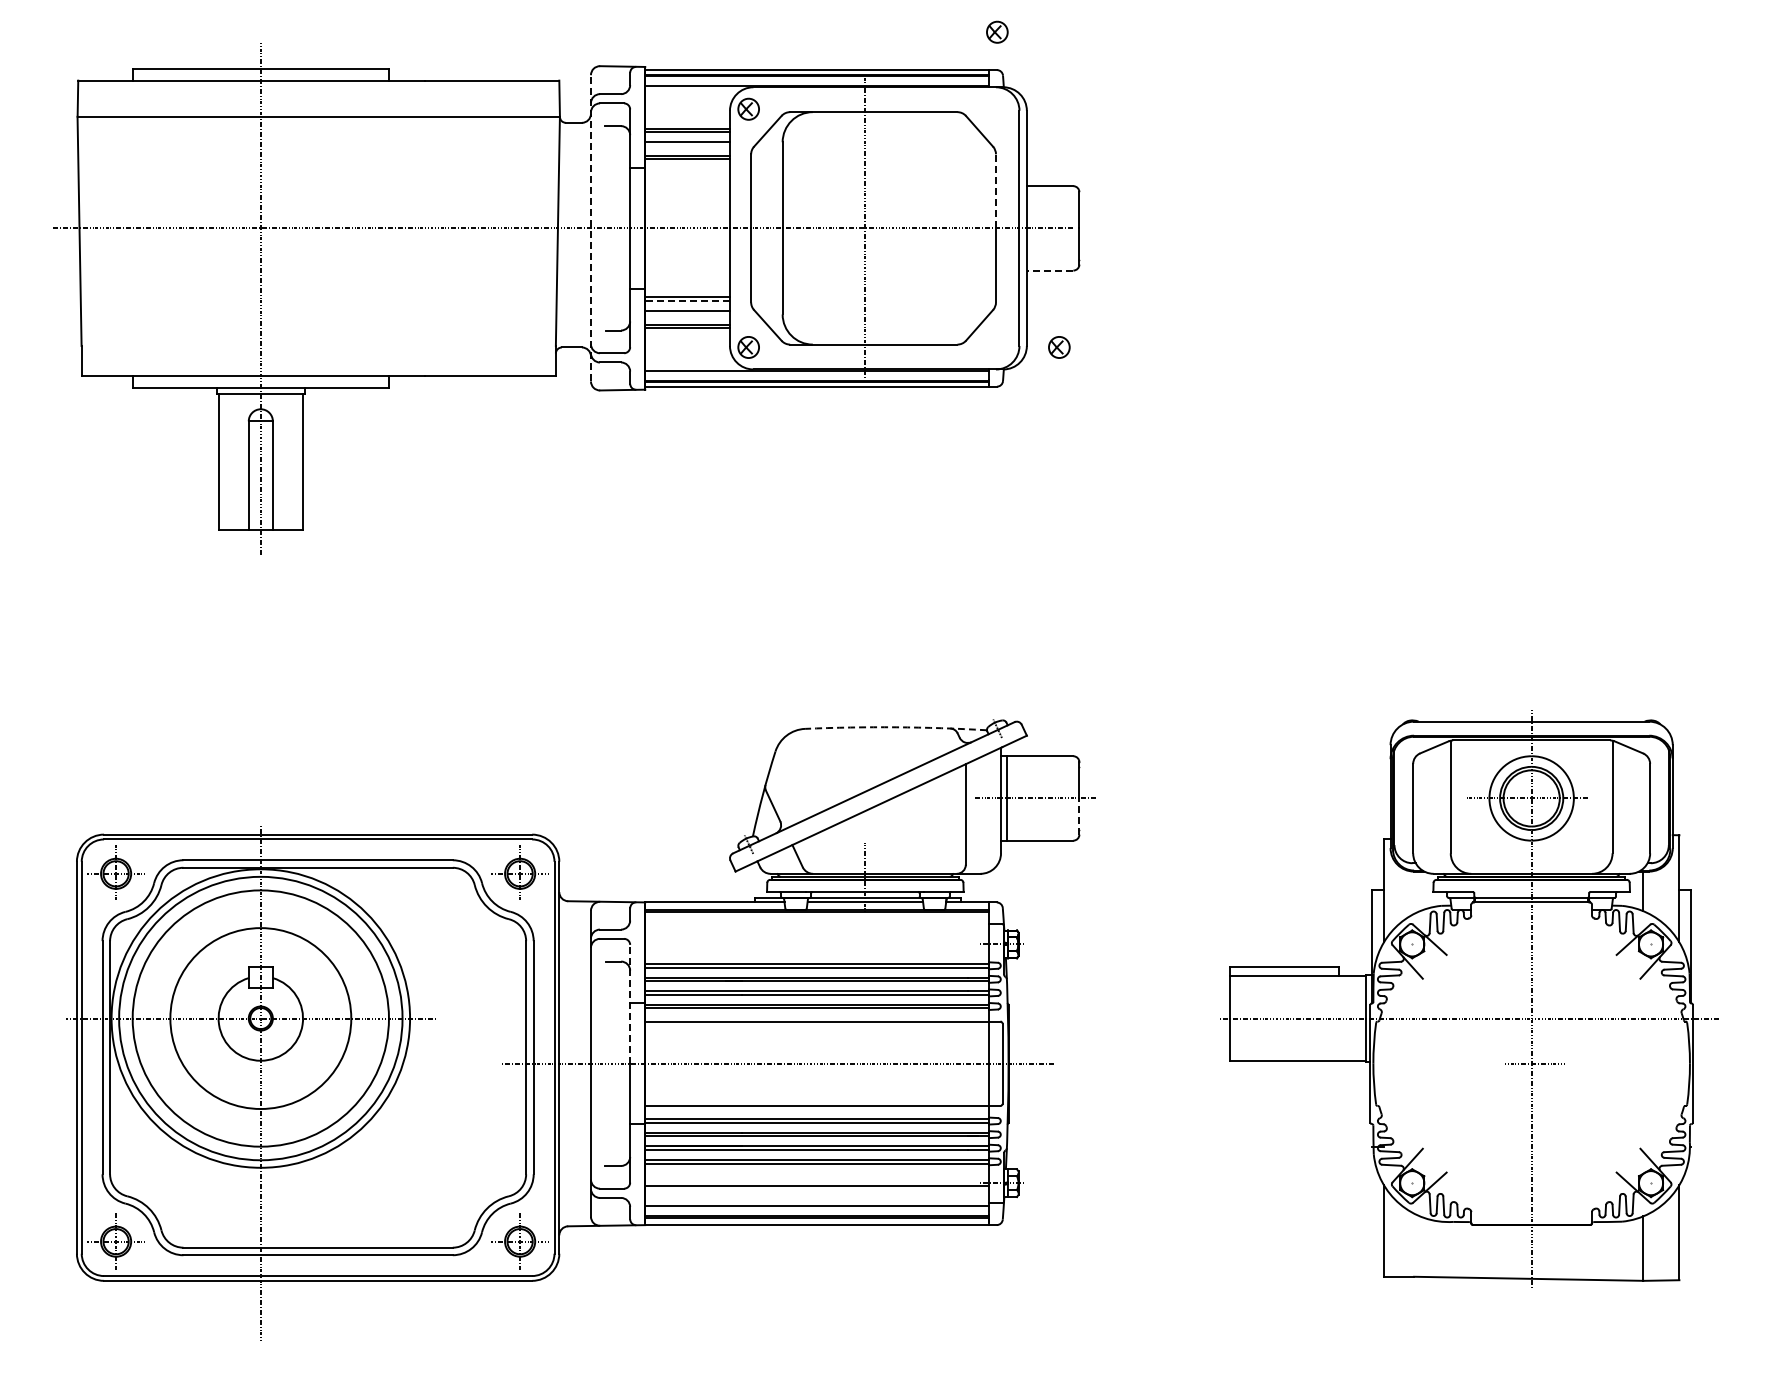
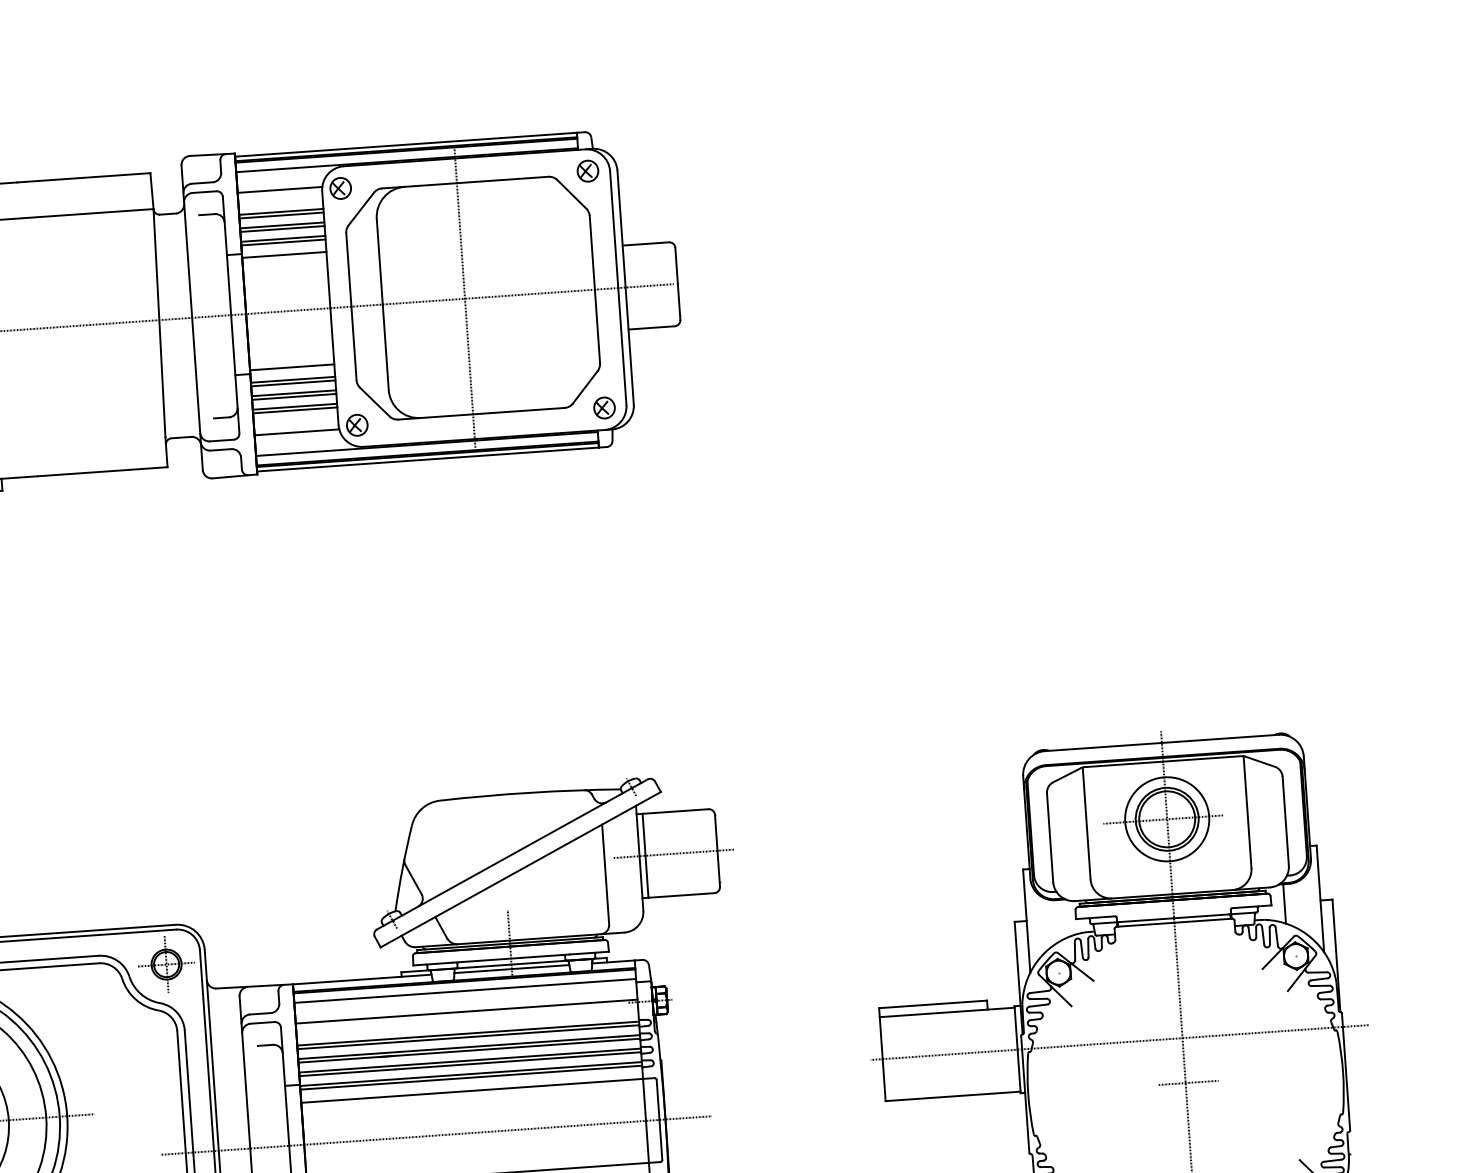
part: (997, 31) -> (588, 170), moved
line: (687, 106) -> (279, 189), added
line: (687, 145) -> (282, 228), added
line: (687, 171) -> (284, 254), added
line: (995, 190) -> (591, 252), dashed -> solid
line: (590, 227) -> (191, 317), dashed -> solid
line: (1049, 270) -> (651, 327), dashed -> solid
line: (687, 284) -> (292, 366), added
line: (687, 301) -> (293, 383), dashed -> solid
line: (687, 314) -> (294, 396), added
part: (1059, 347) -> (604, 408), moved
line: (687, 350) -> (296, 432), added
arc: (896, 727) -> (530, 792), dashed -> solid
line: (1079, 816) -> (718, 868), dashed -> solid
line: (816, 921) -> (464, 991), added
line: (816, 941) -> (466, 1011), added
line: (630, 1003) -> (285, 1085), dashed -> solid

